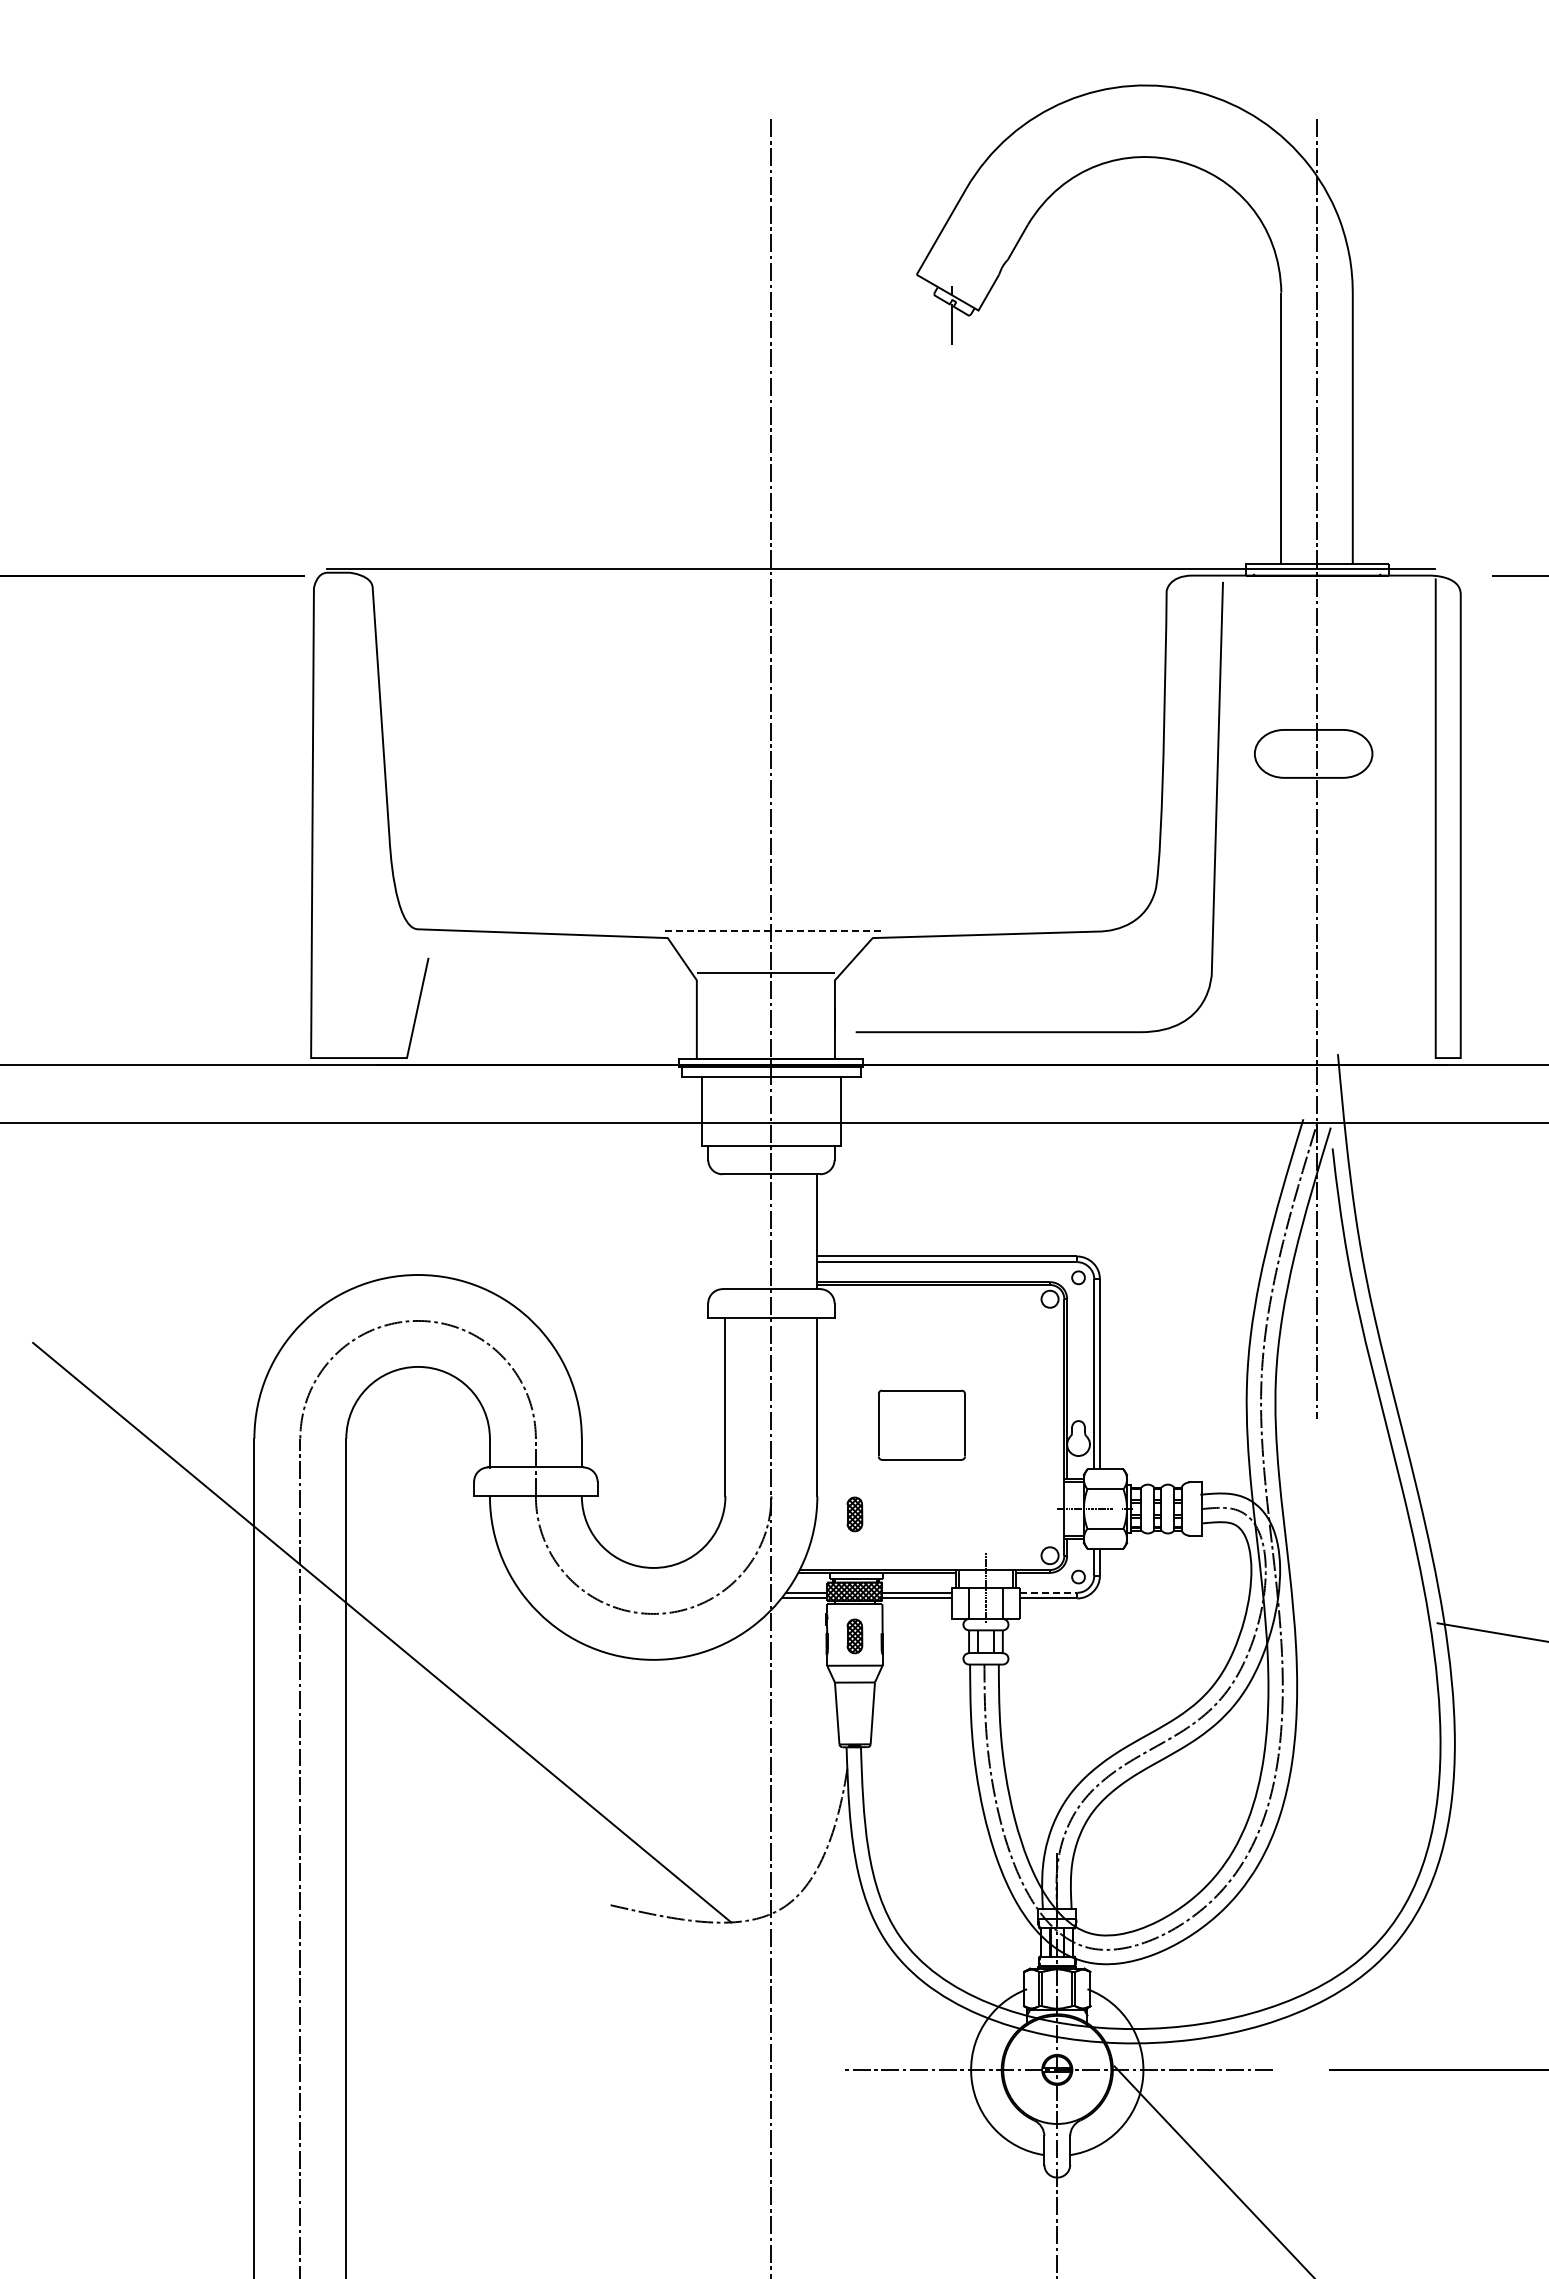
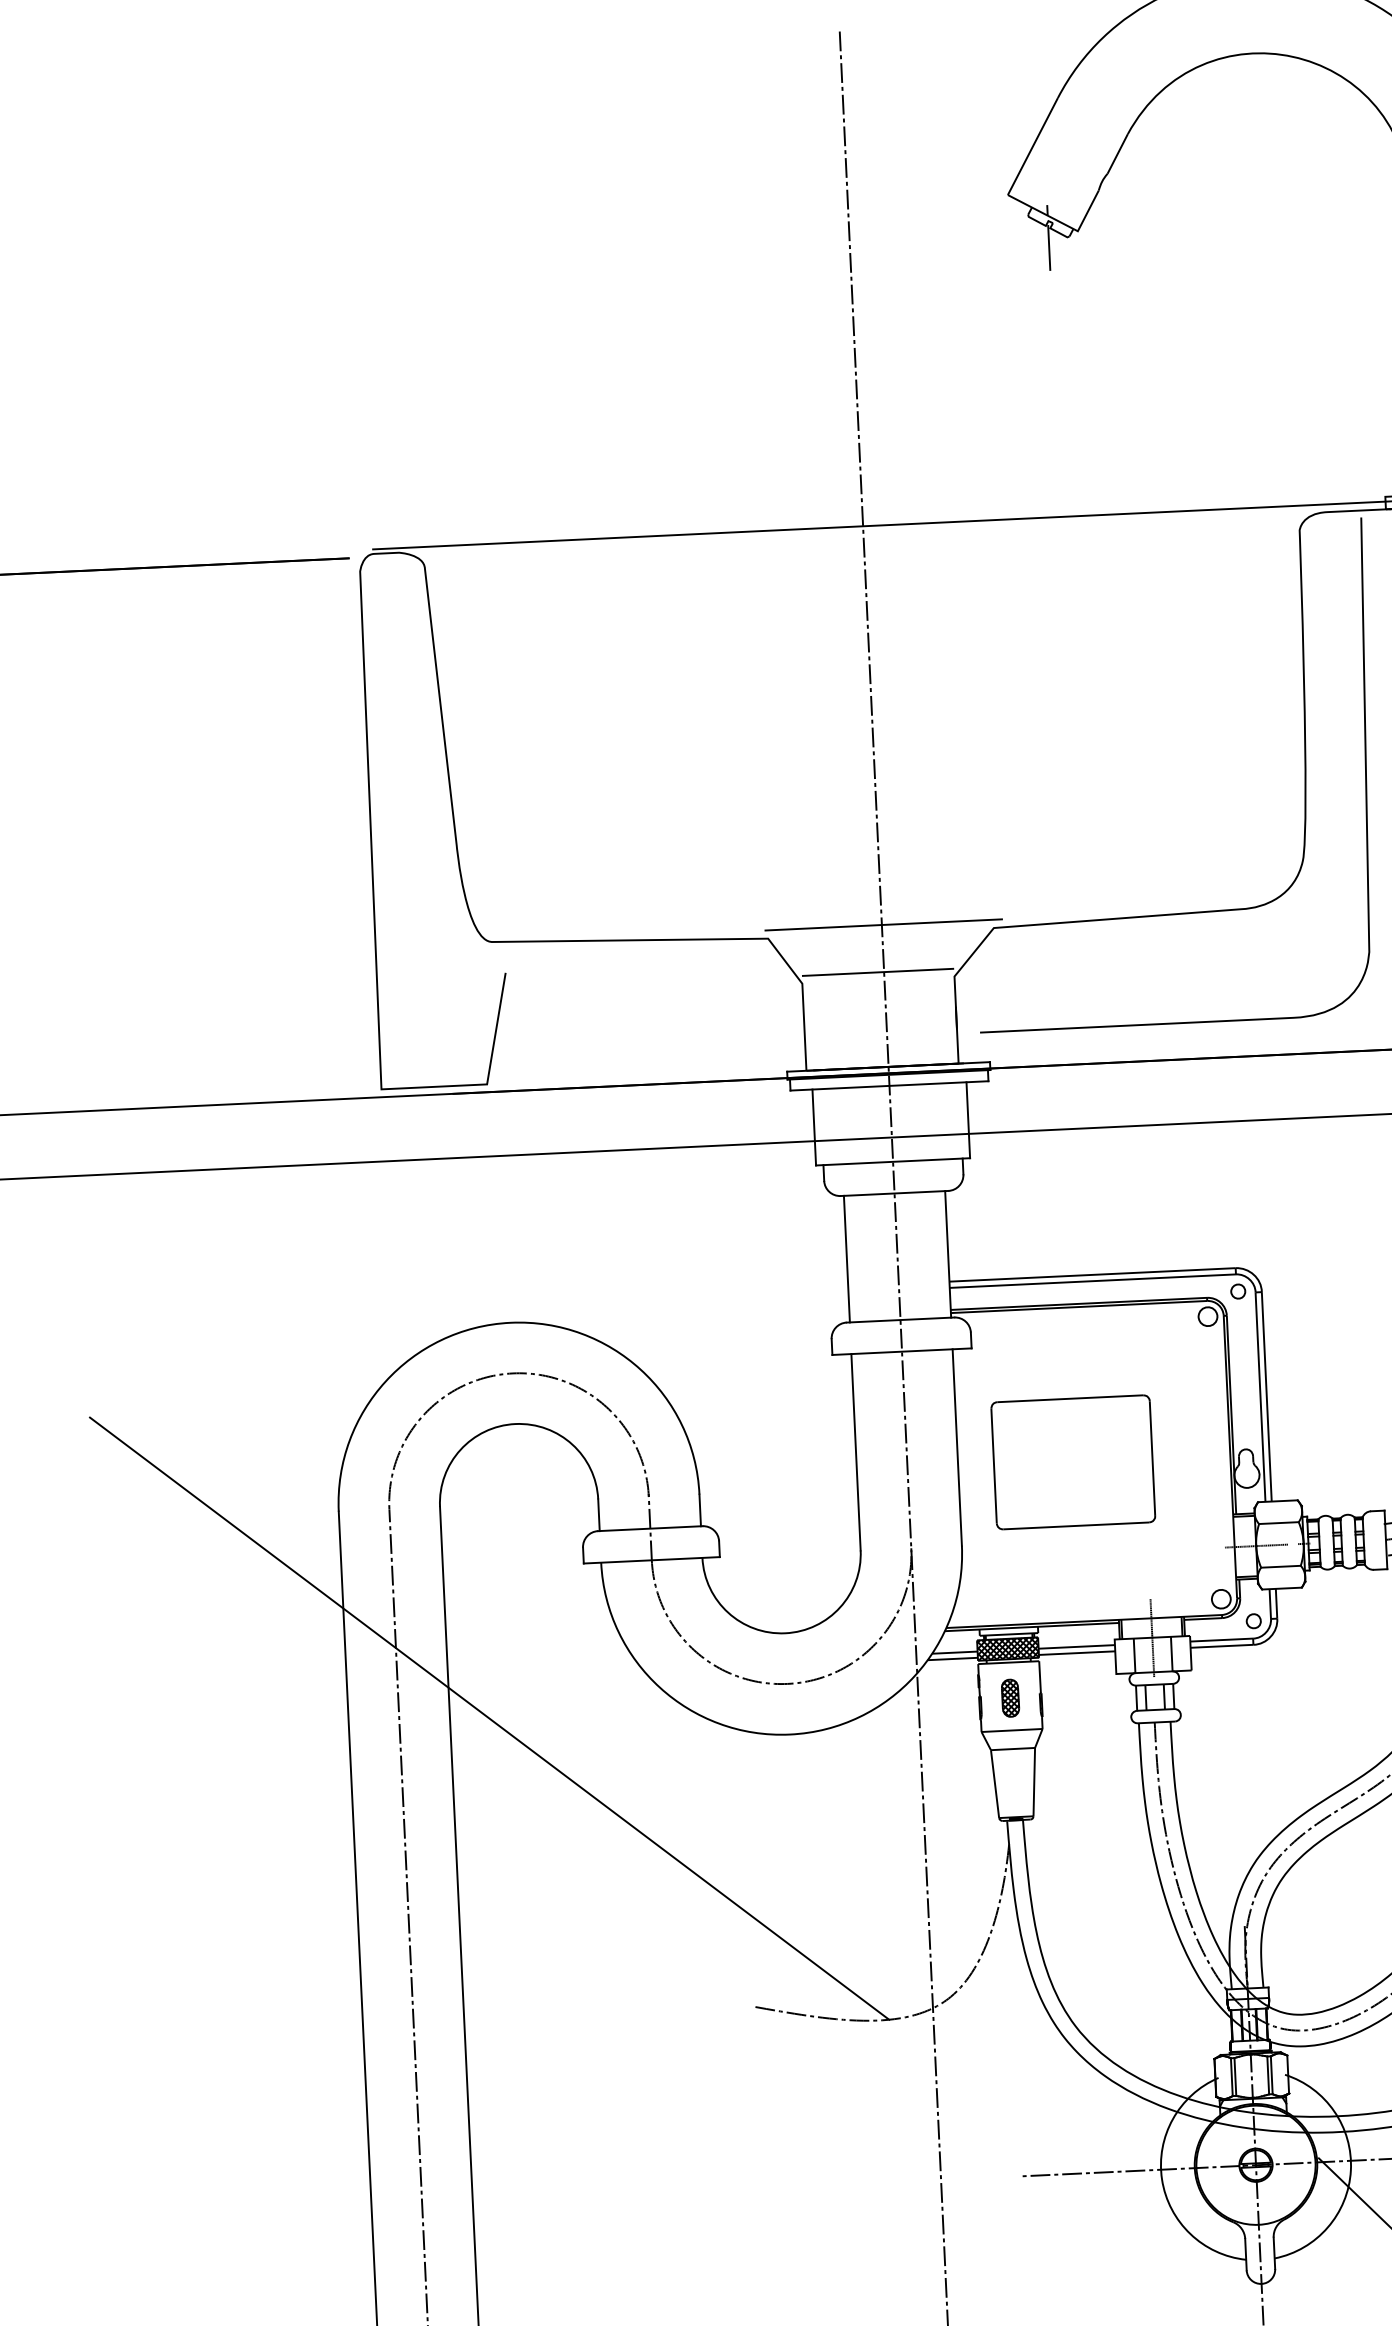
line: (773, 930) -> (884, 924), dashed -> solid
line: (725, 1231) -> (846, 1258), added
part: (921, 1424) -> (1072, 1461), size x1.67
part: (854, 1514) -> (1003, 1563), removed
line: (1048, 1592) -> (1221, 1639), dashed -> solid

